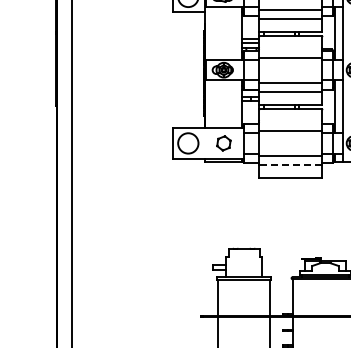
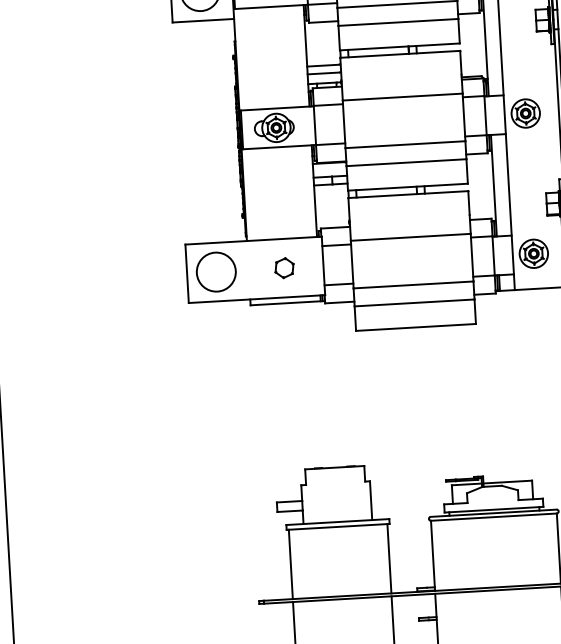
part: (223, 143) -> (283, 268), size x0.71
line: (290, 165) -> (414, 303), dashed -> solid

